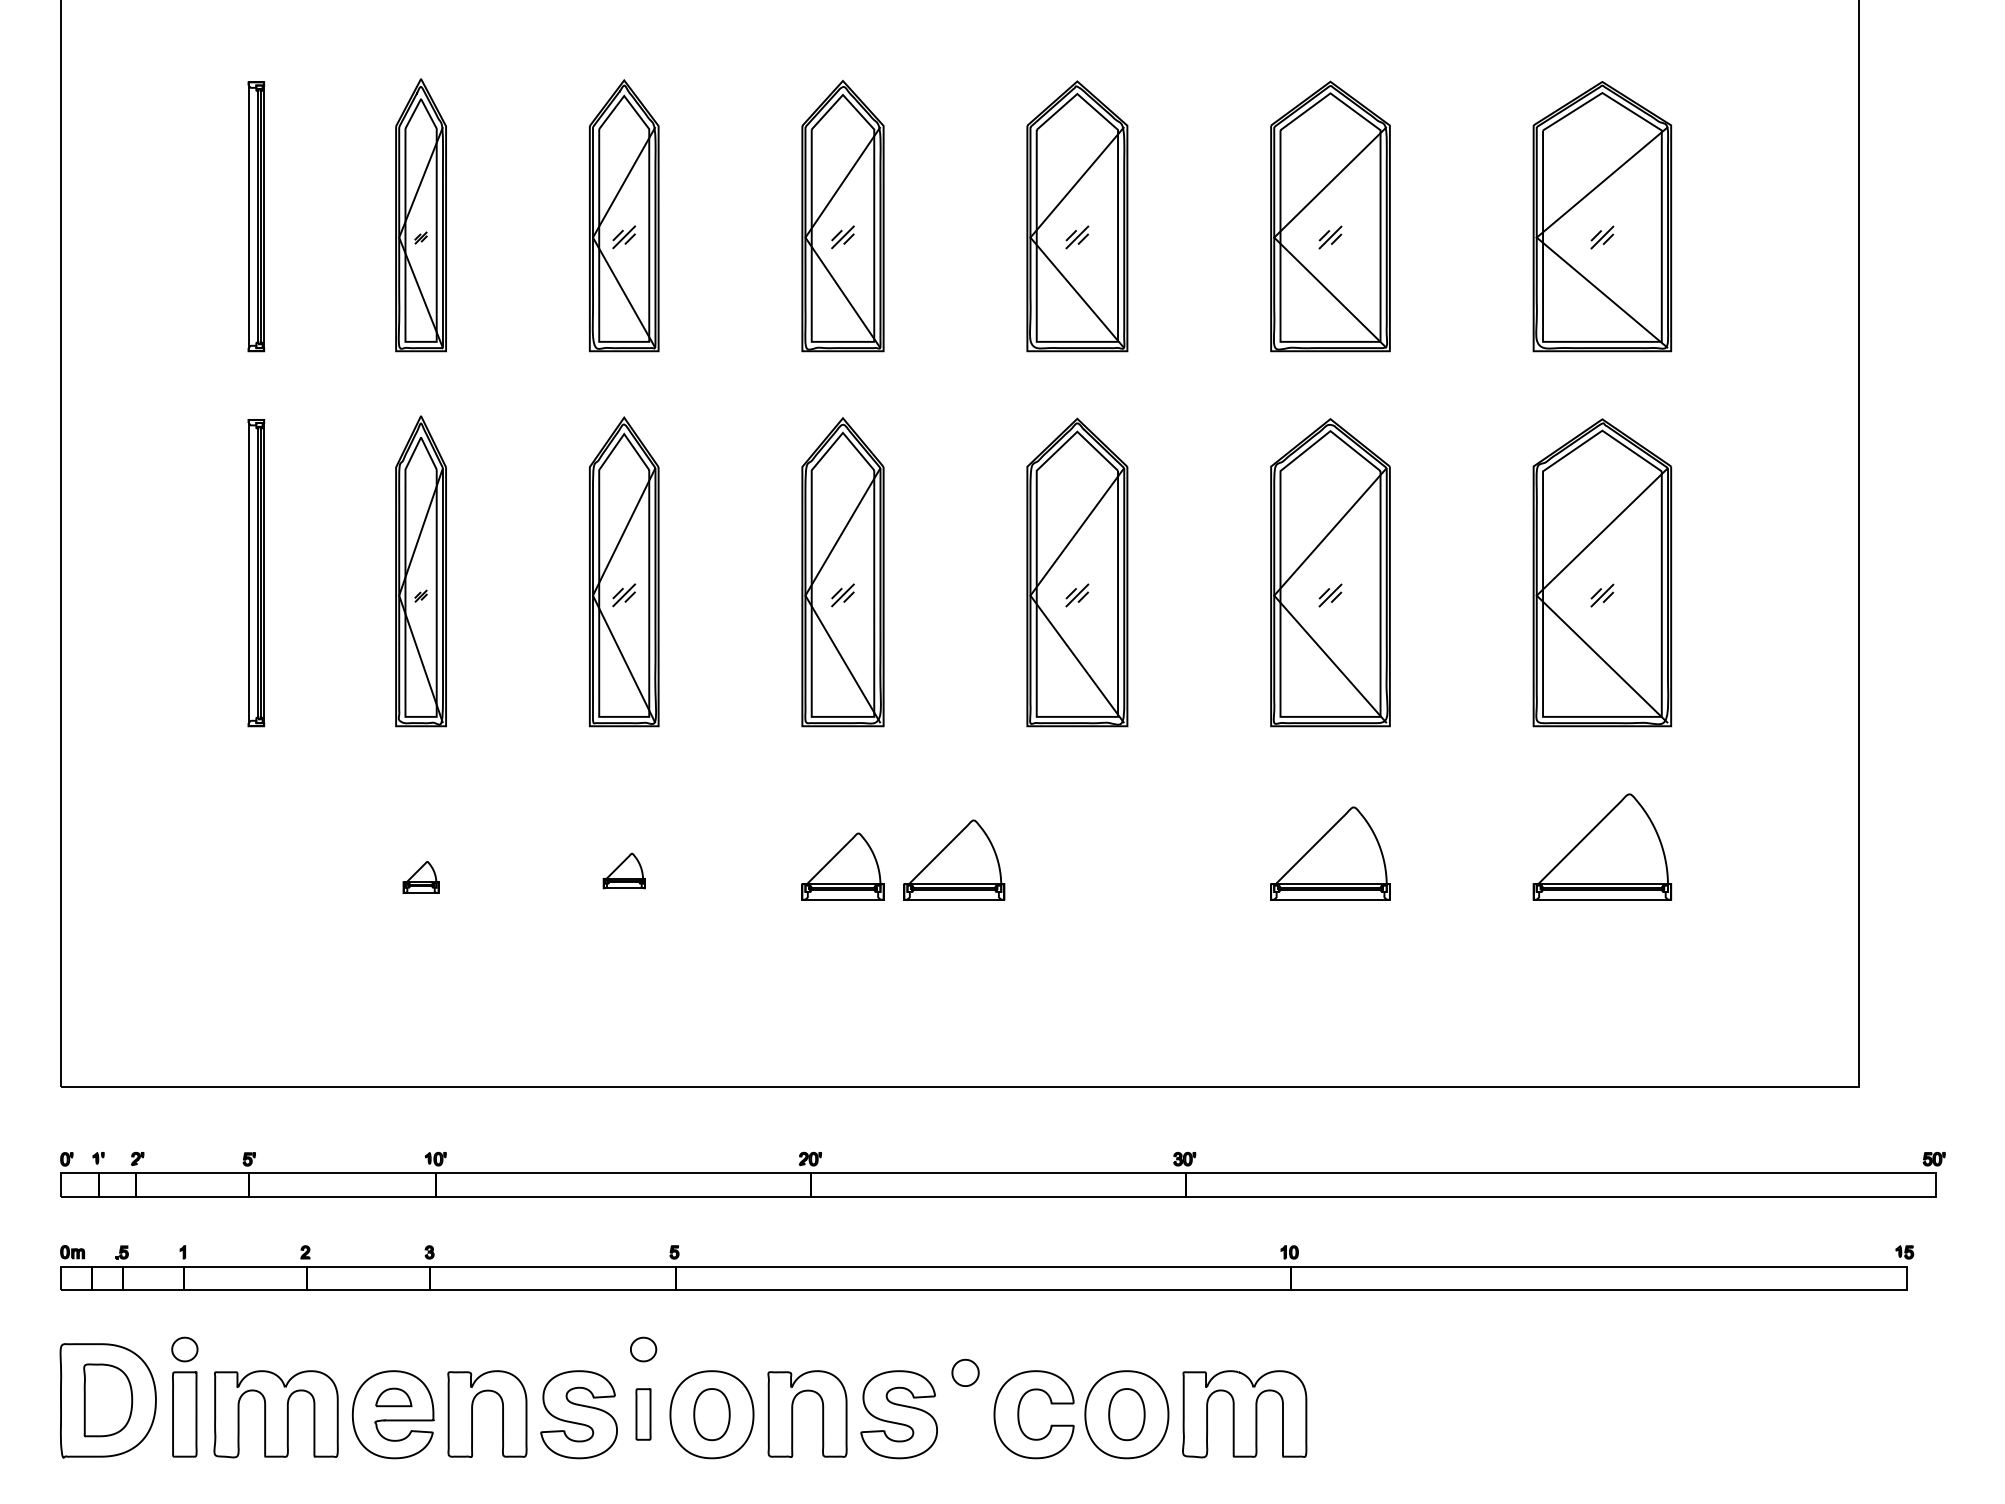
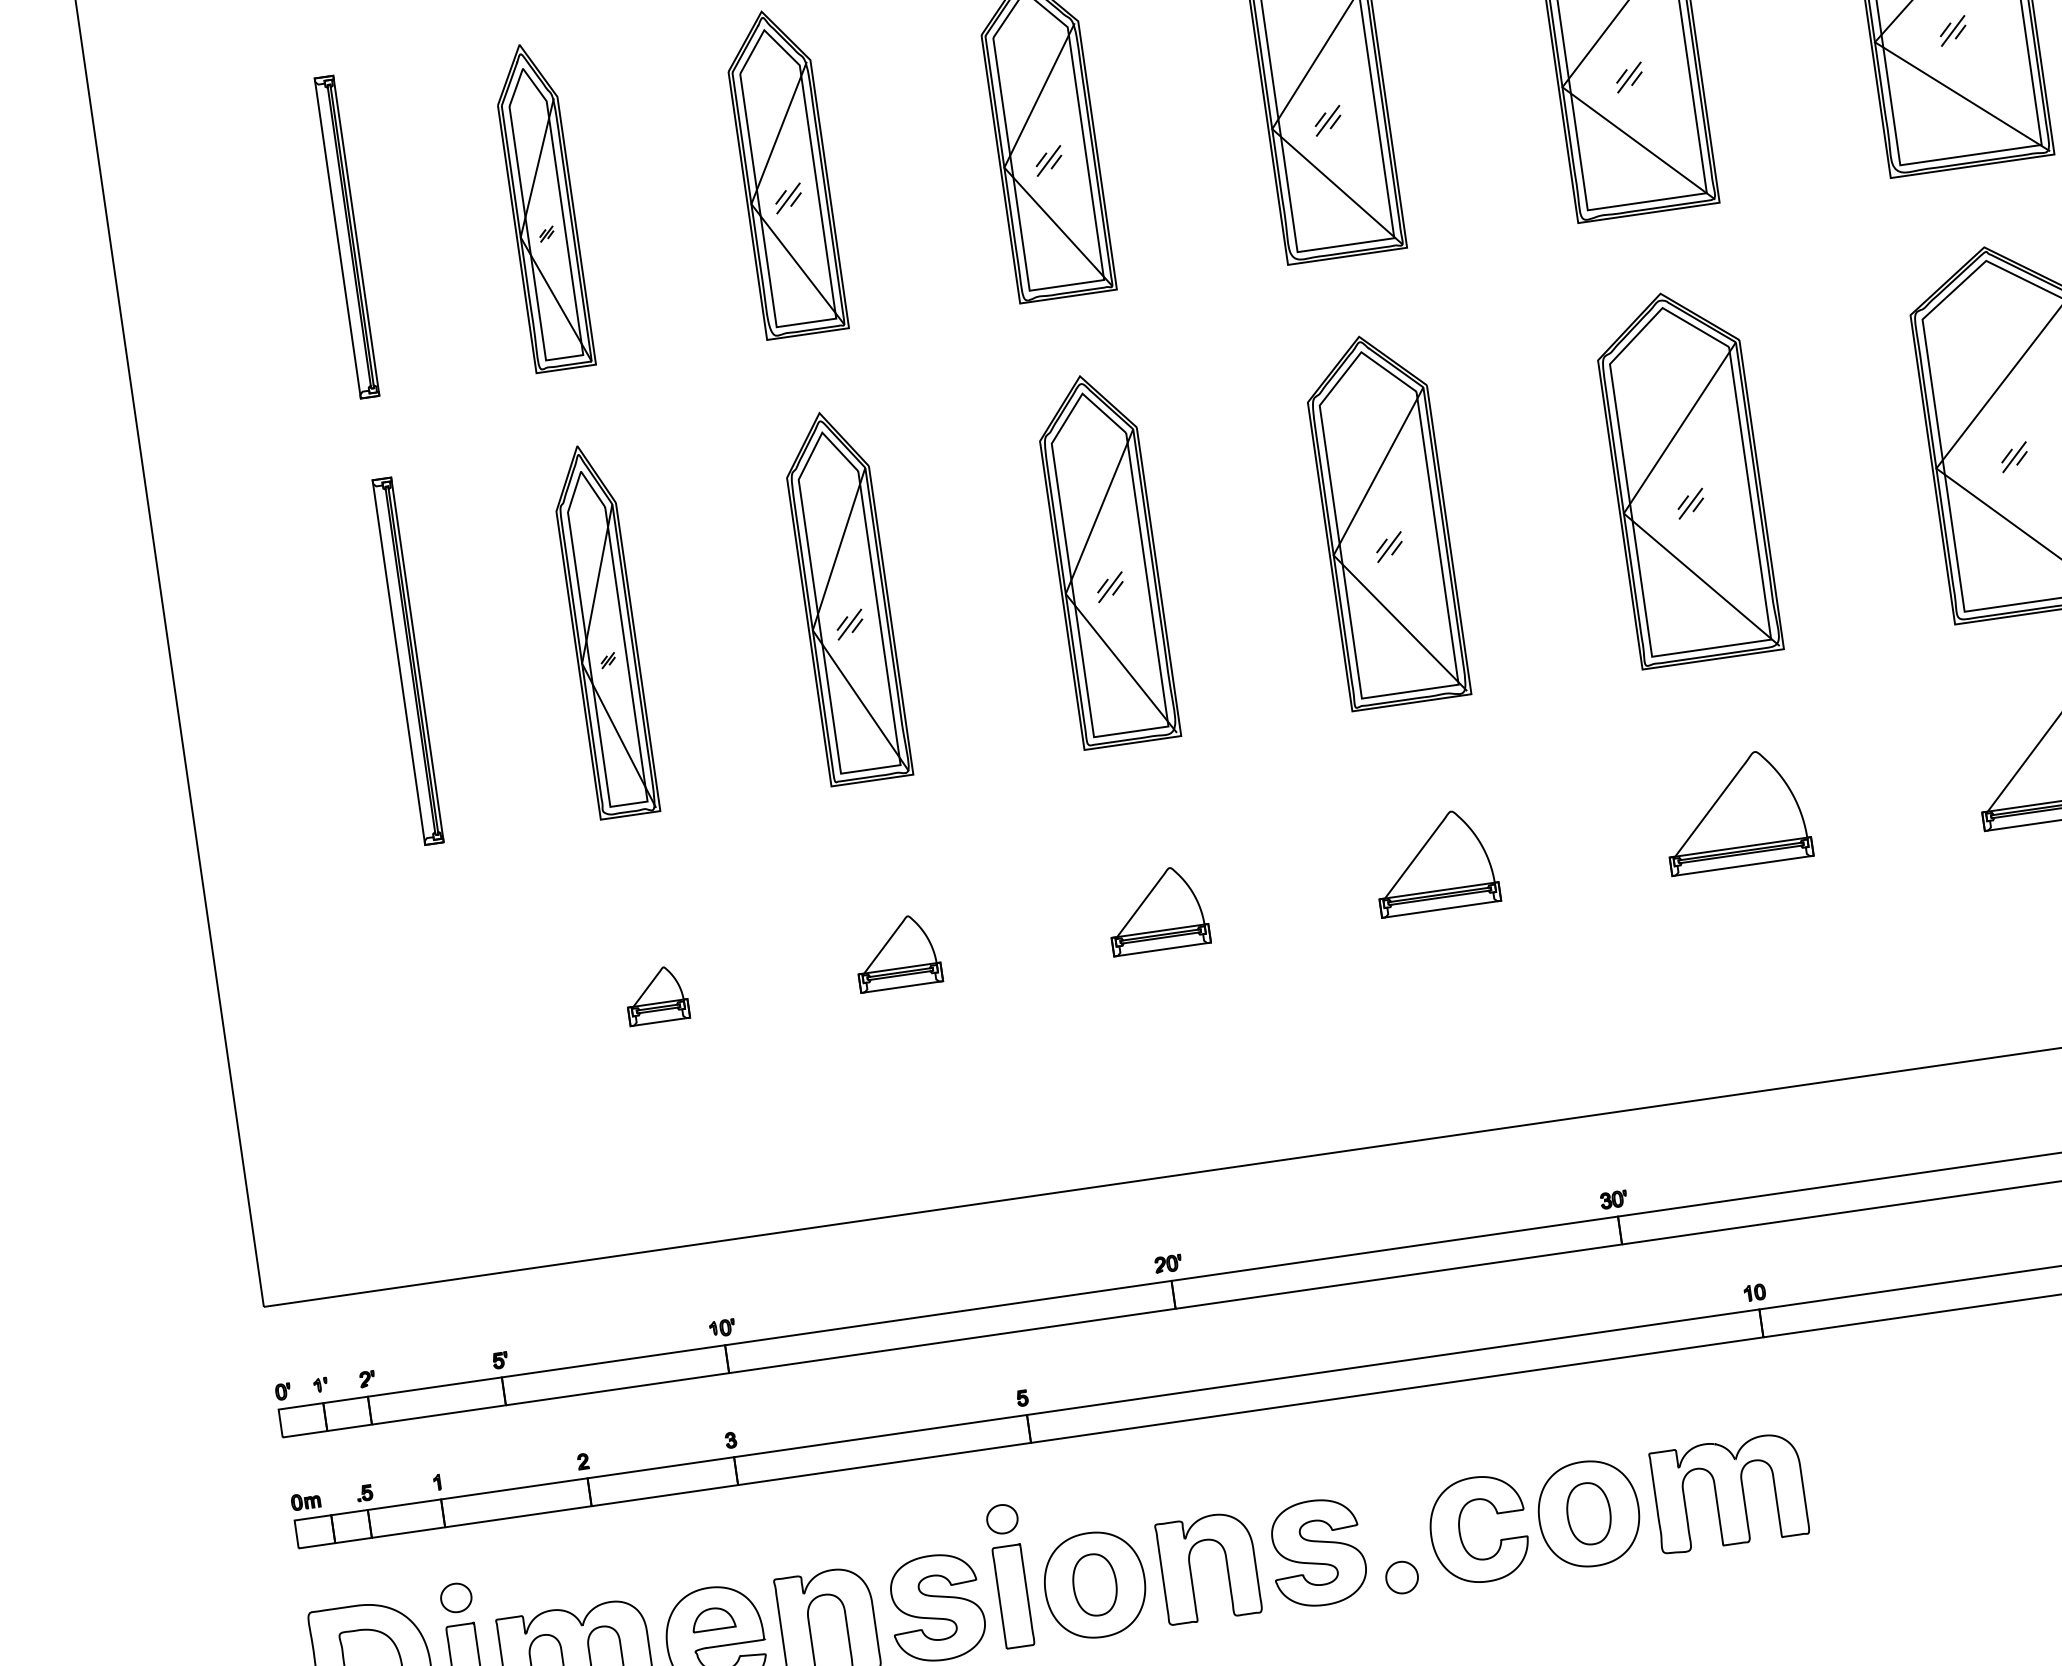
part: (954, 859) -> (1434, 861), moved
part: (624, 870) -> (897, 952), size x1.67
part: (420, 877) -> (655, 995), size x1.43
part: (965, 1372) -> (1401, 1577), moved
part: (643, 1414) -> (1013, 1596), size x1.67

